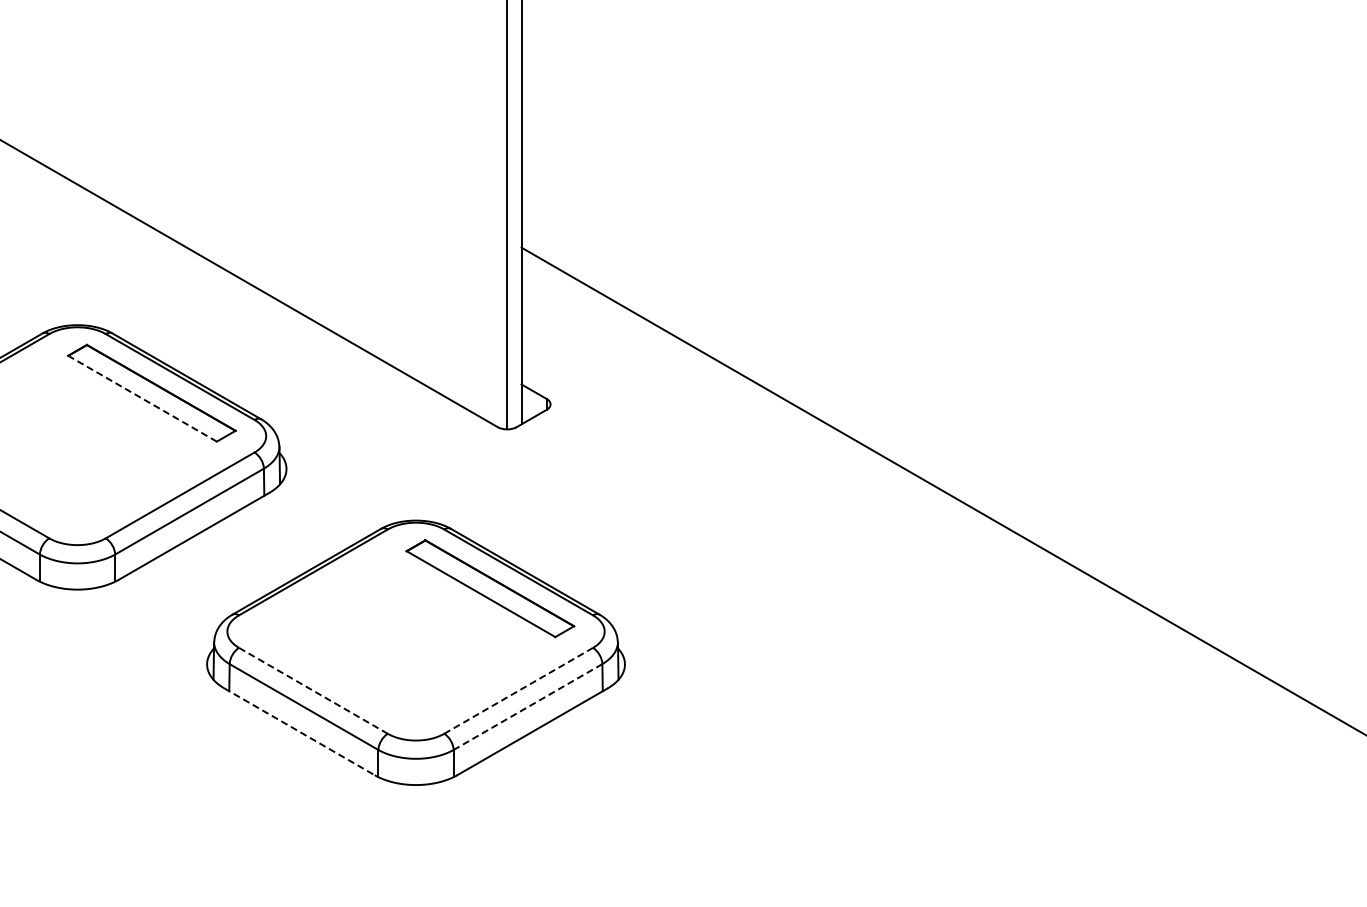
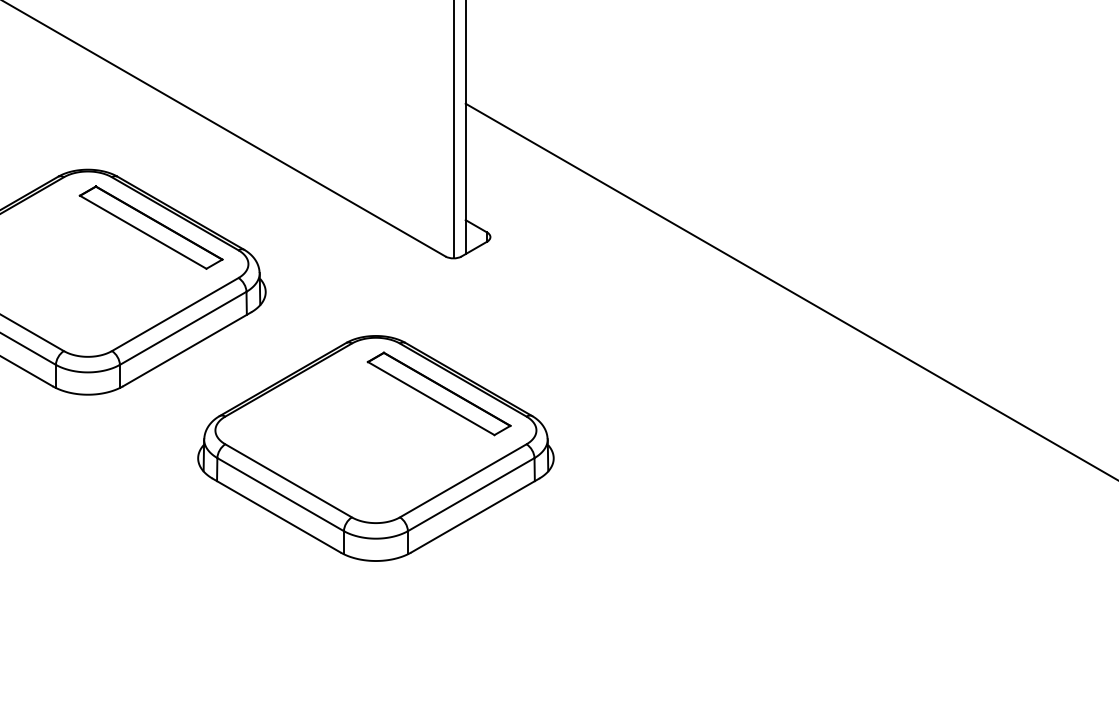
line: (142, 398) -> (143, 232), dashed -> solid
line: (313, 690) -> (288, 480), dashed -> solid
line: (518, 690) -> (463, 480), dashed -> solid
line: (528, 707) -> (471, 495), dashed -> solid
line: (299, 731) -> (276, 515), dashed -> solid

